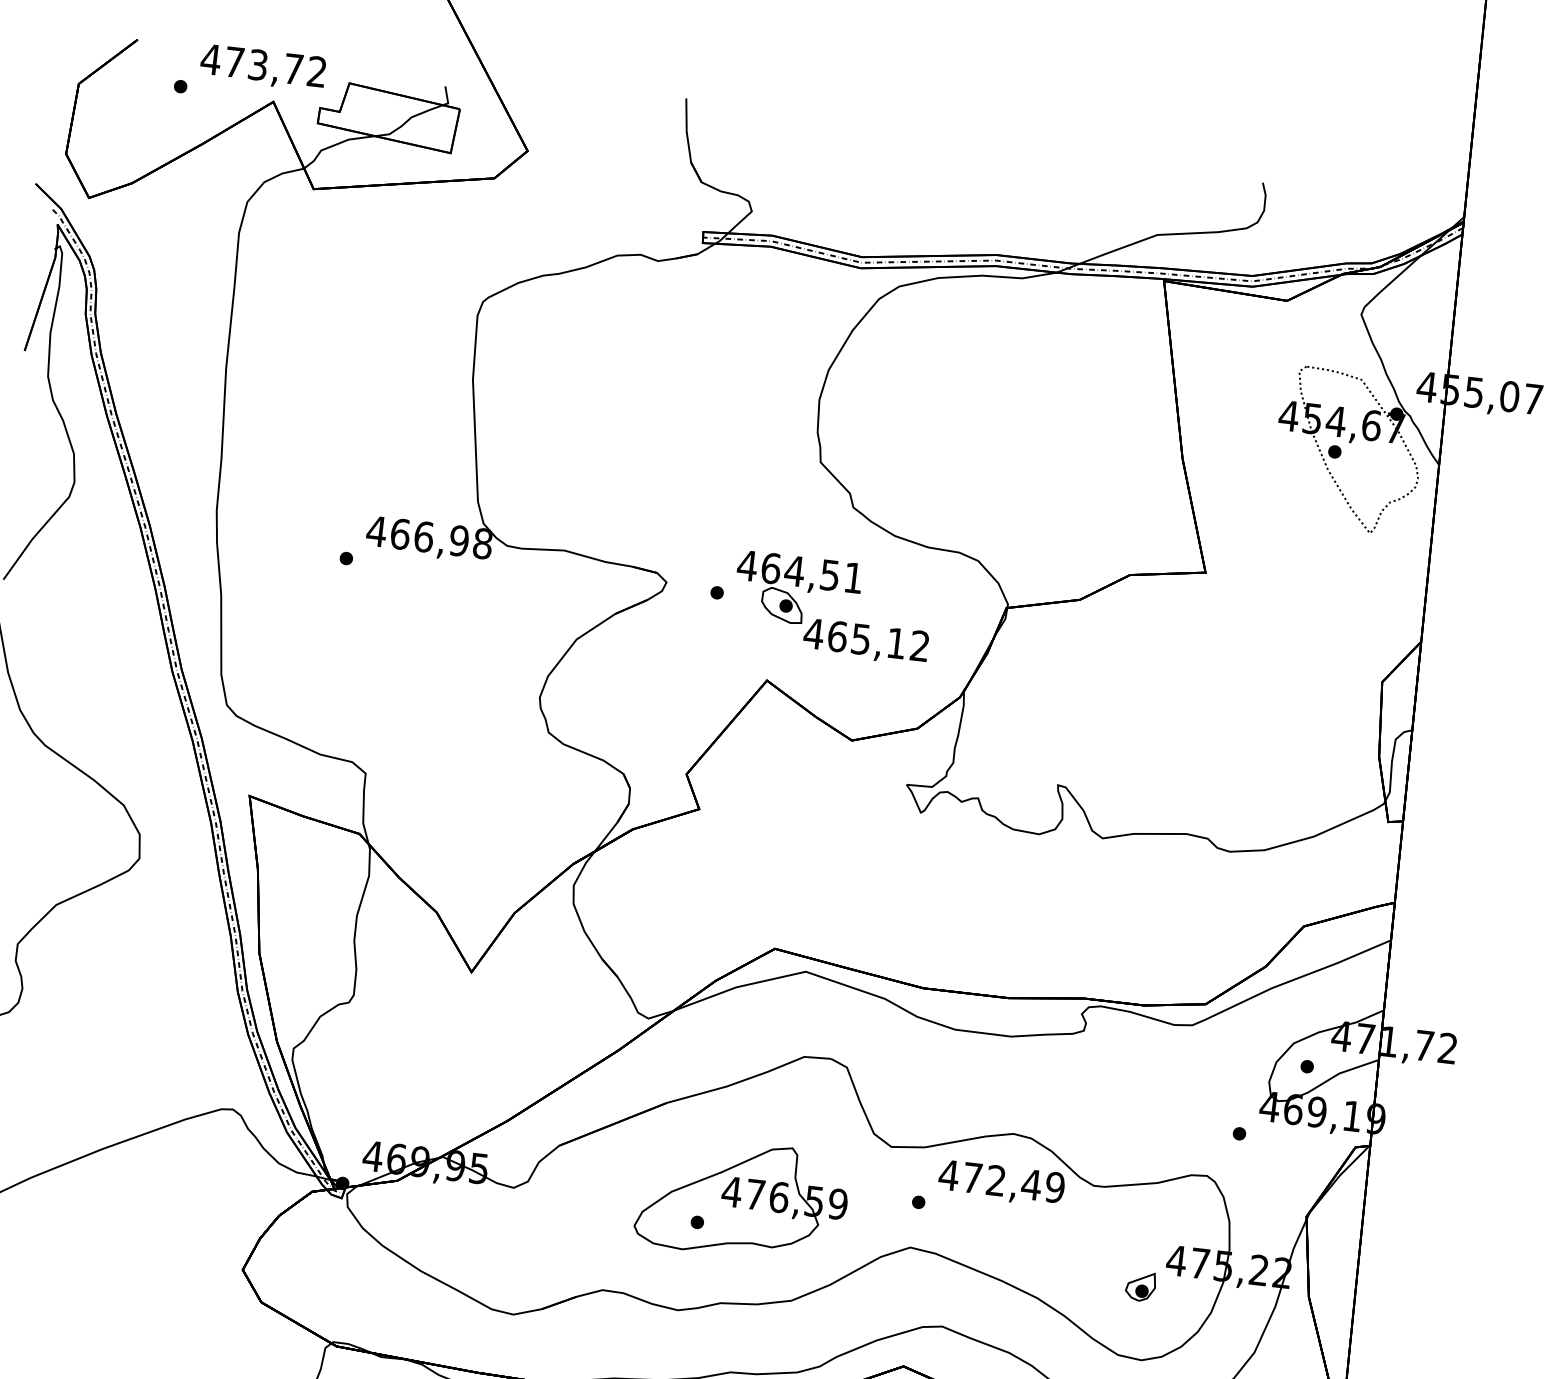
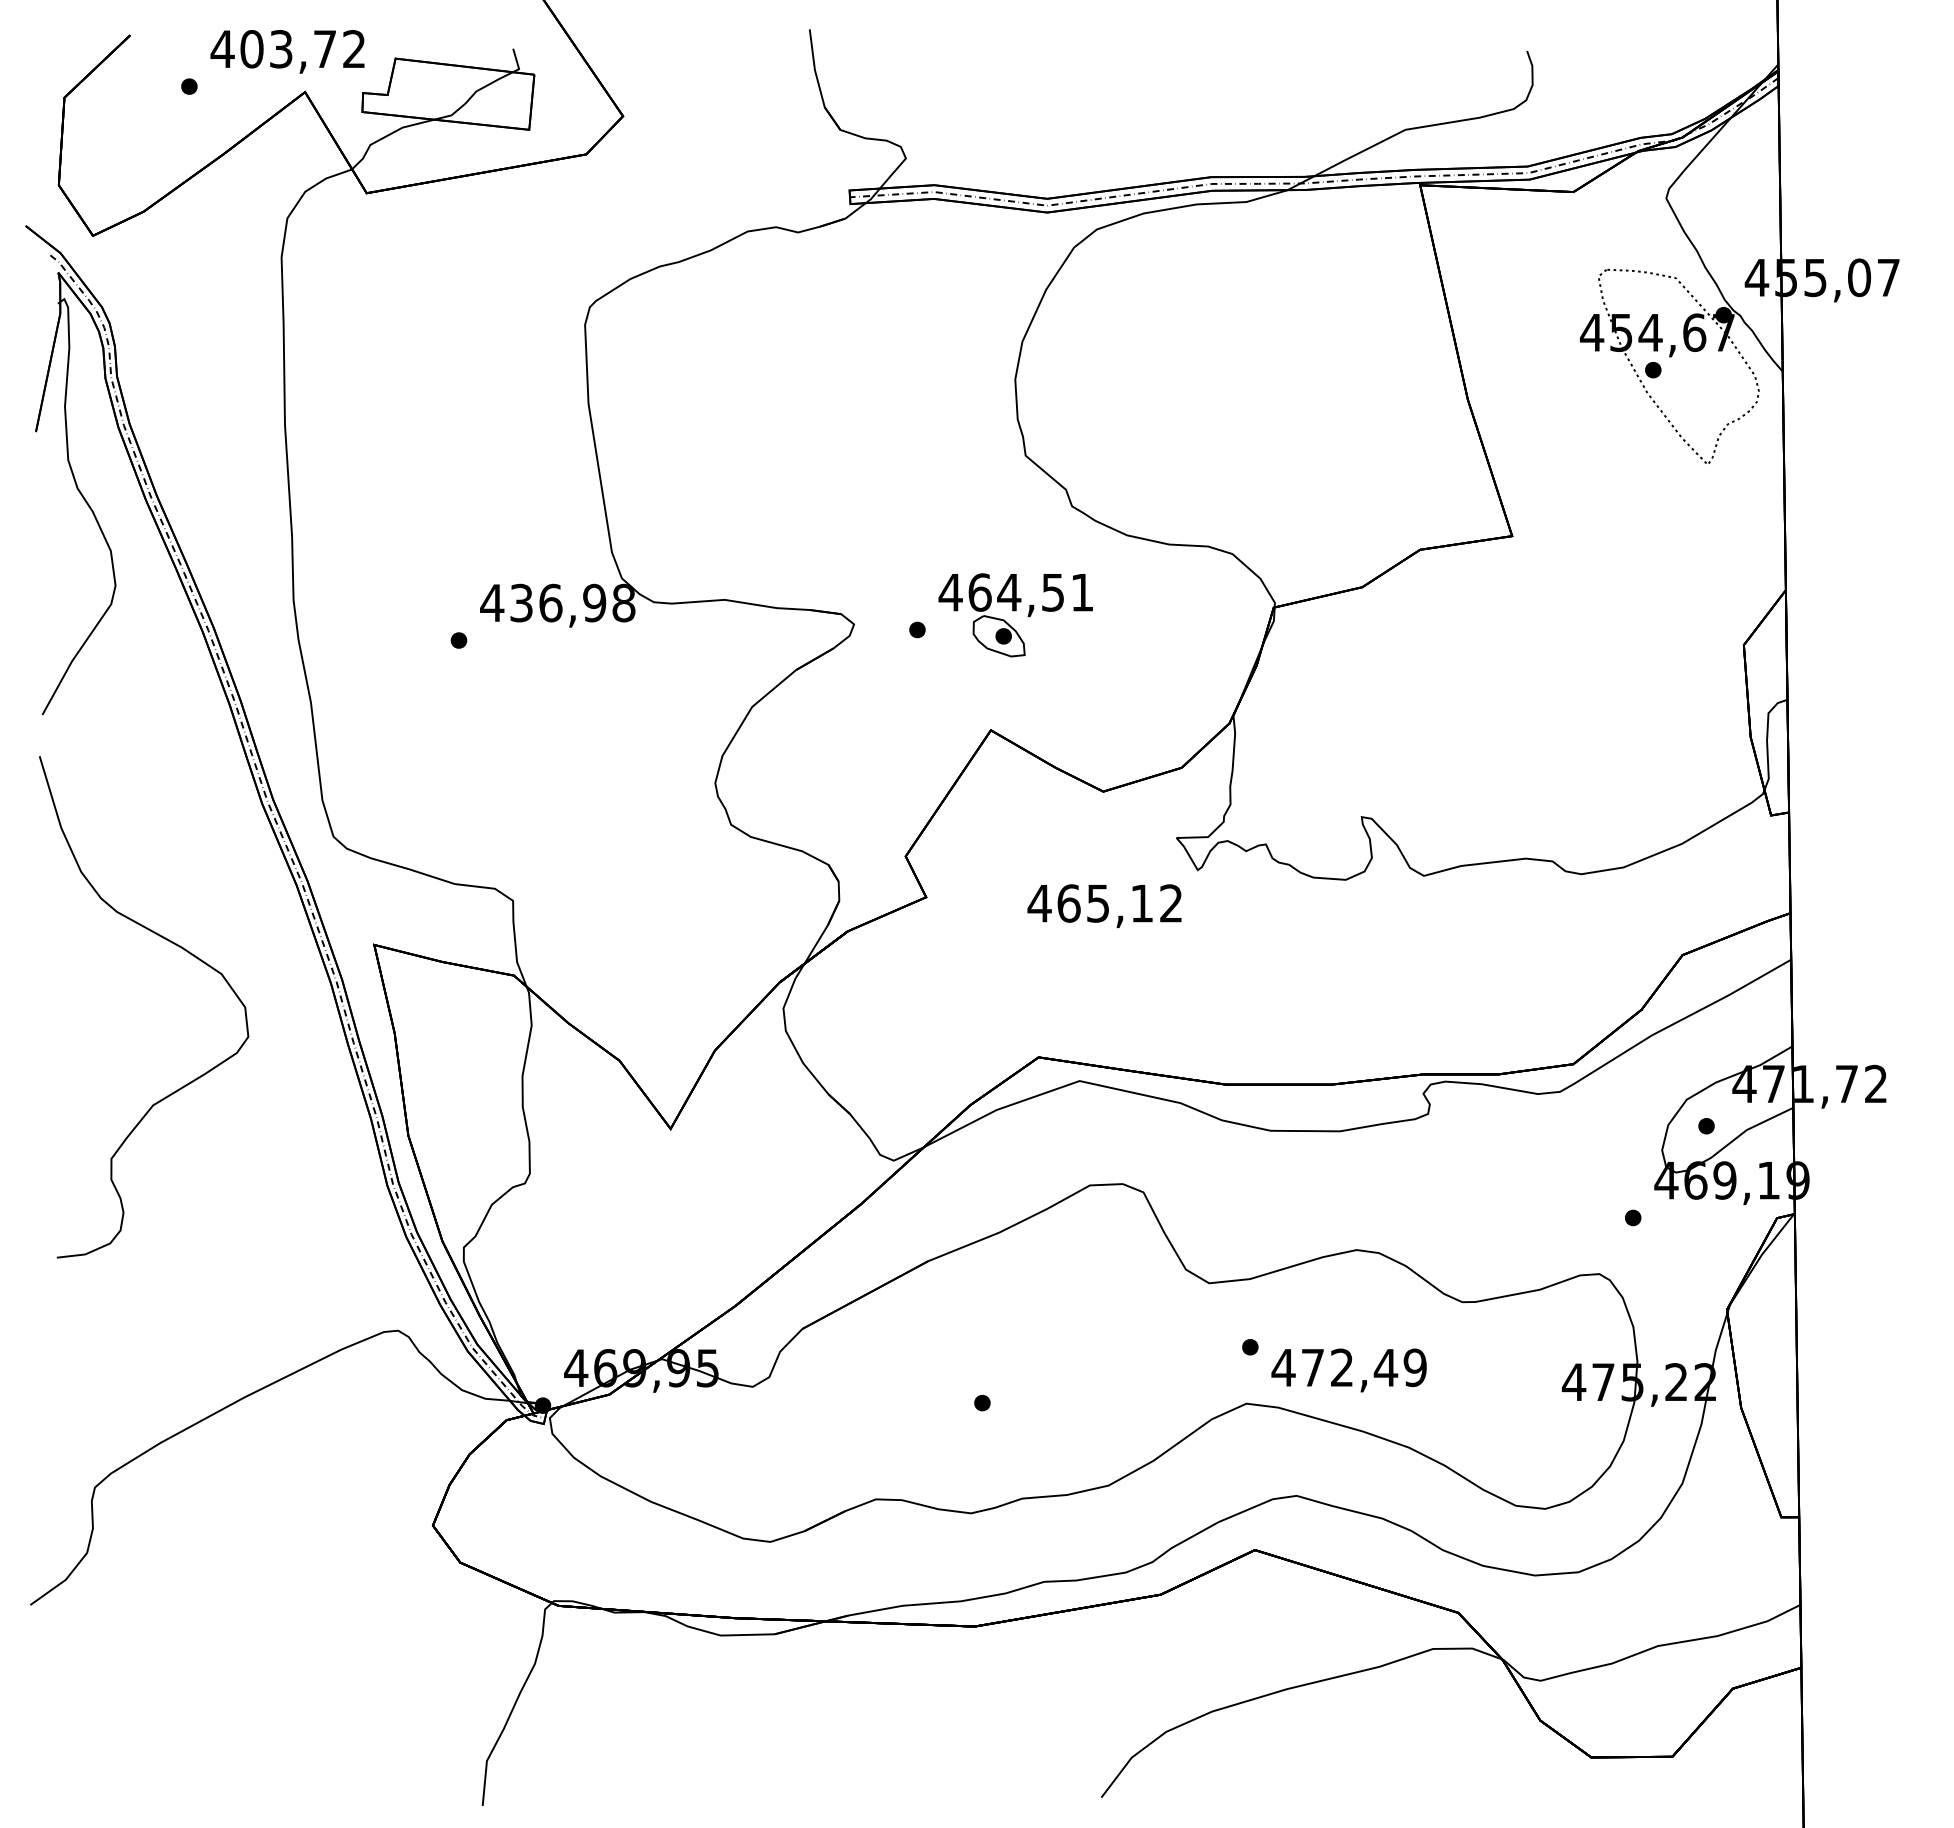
text: (234, 62) -> (251, 49), 473,72 -> 403,72
text: (400, 533) -> (521, 602), 466,98 -> 436,98
text: (866, 641) -> (1104, 905), moved
text: (1001, 1183) -> (1348, 1370), moved
part: (742, 1199) -> (1034, 1368), removed
part: (1140, 1286) -> (1533, 1418), removed

